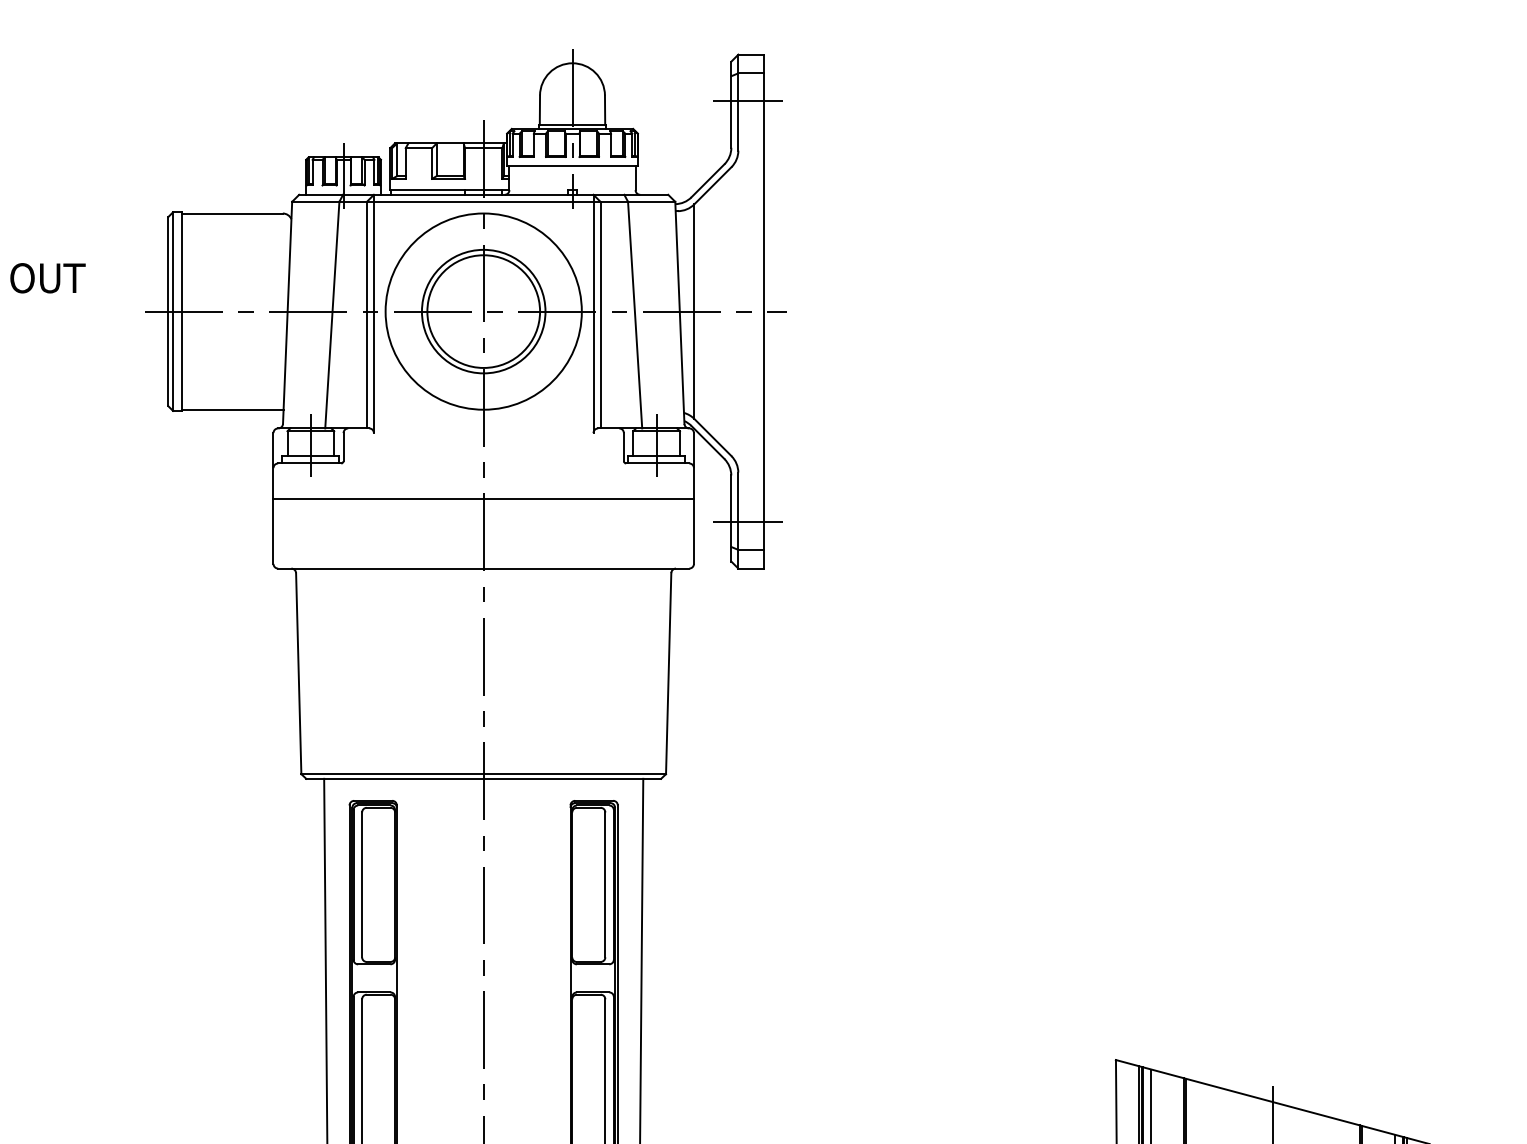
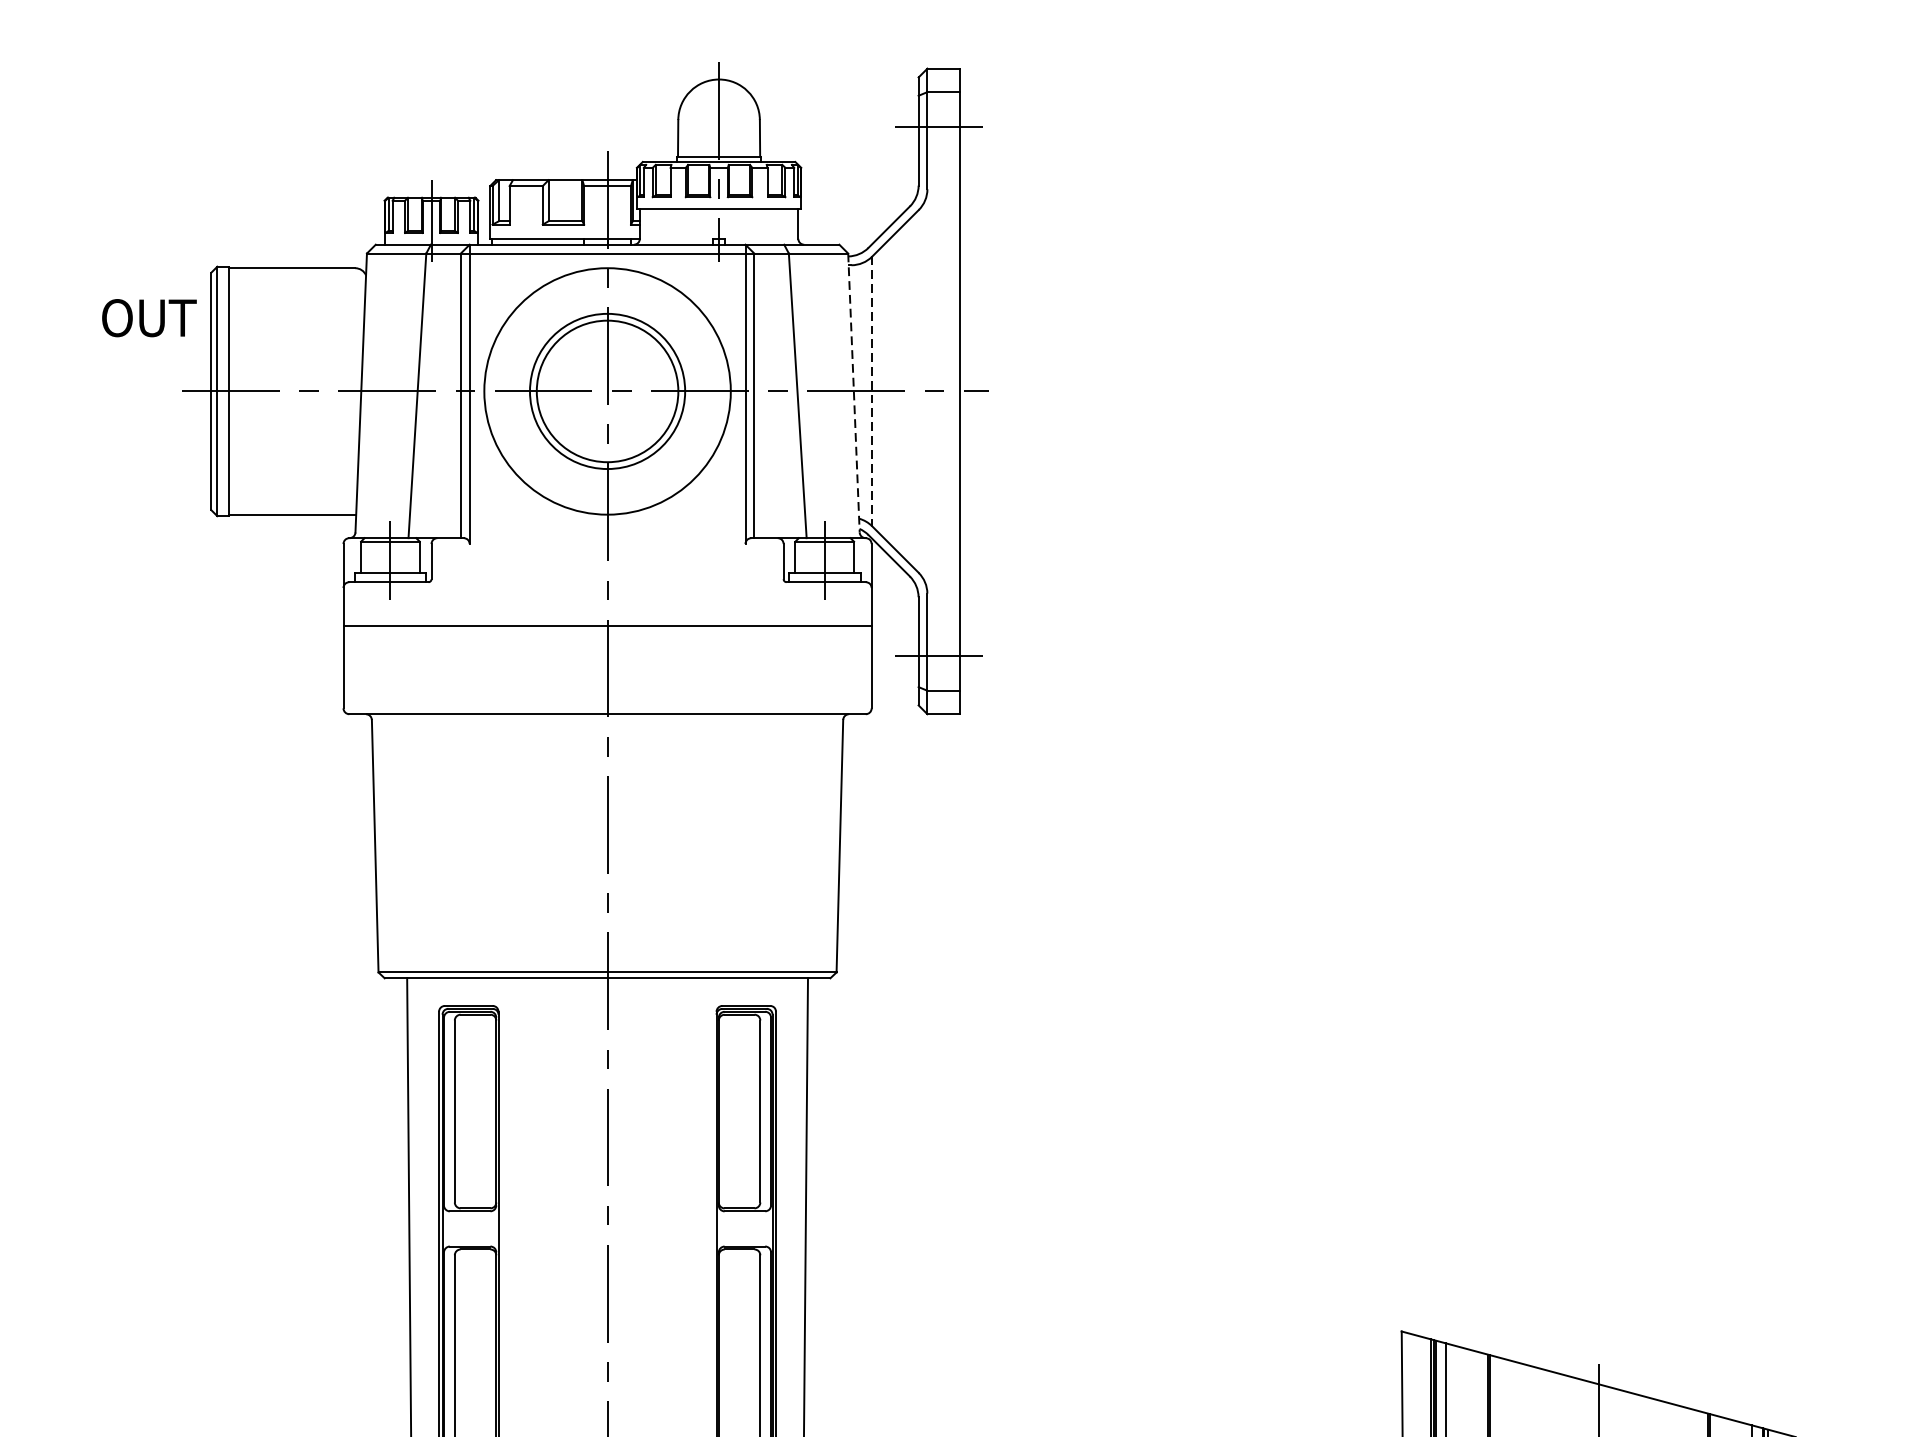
text: (47, 278) -> (148, 318), moved
line: (693, 312) -> (871, 392), solid -> dashed
line: (679, 313) -> (853, 393), solid -> dashed

